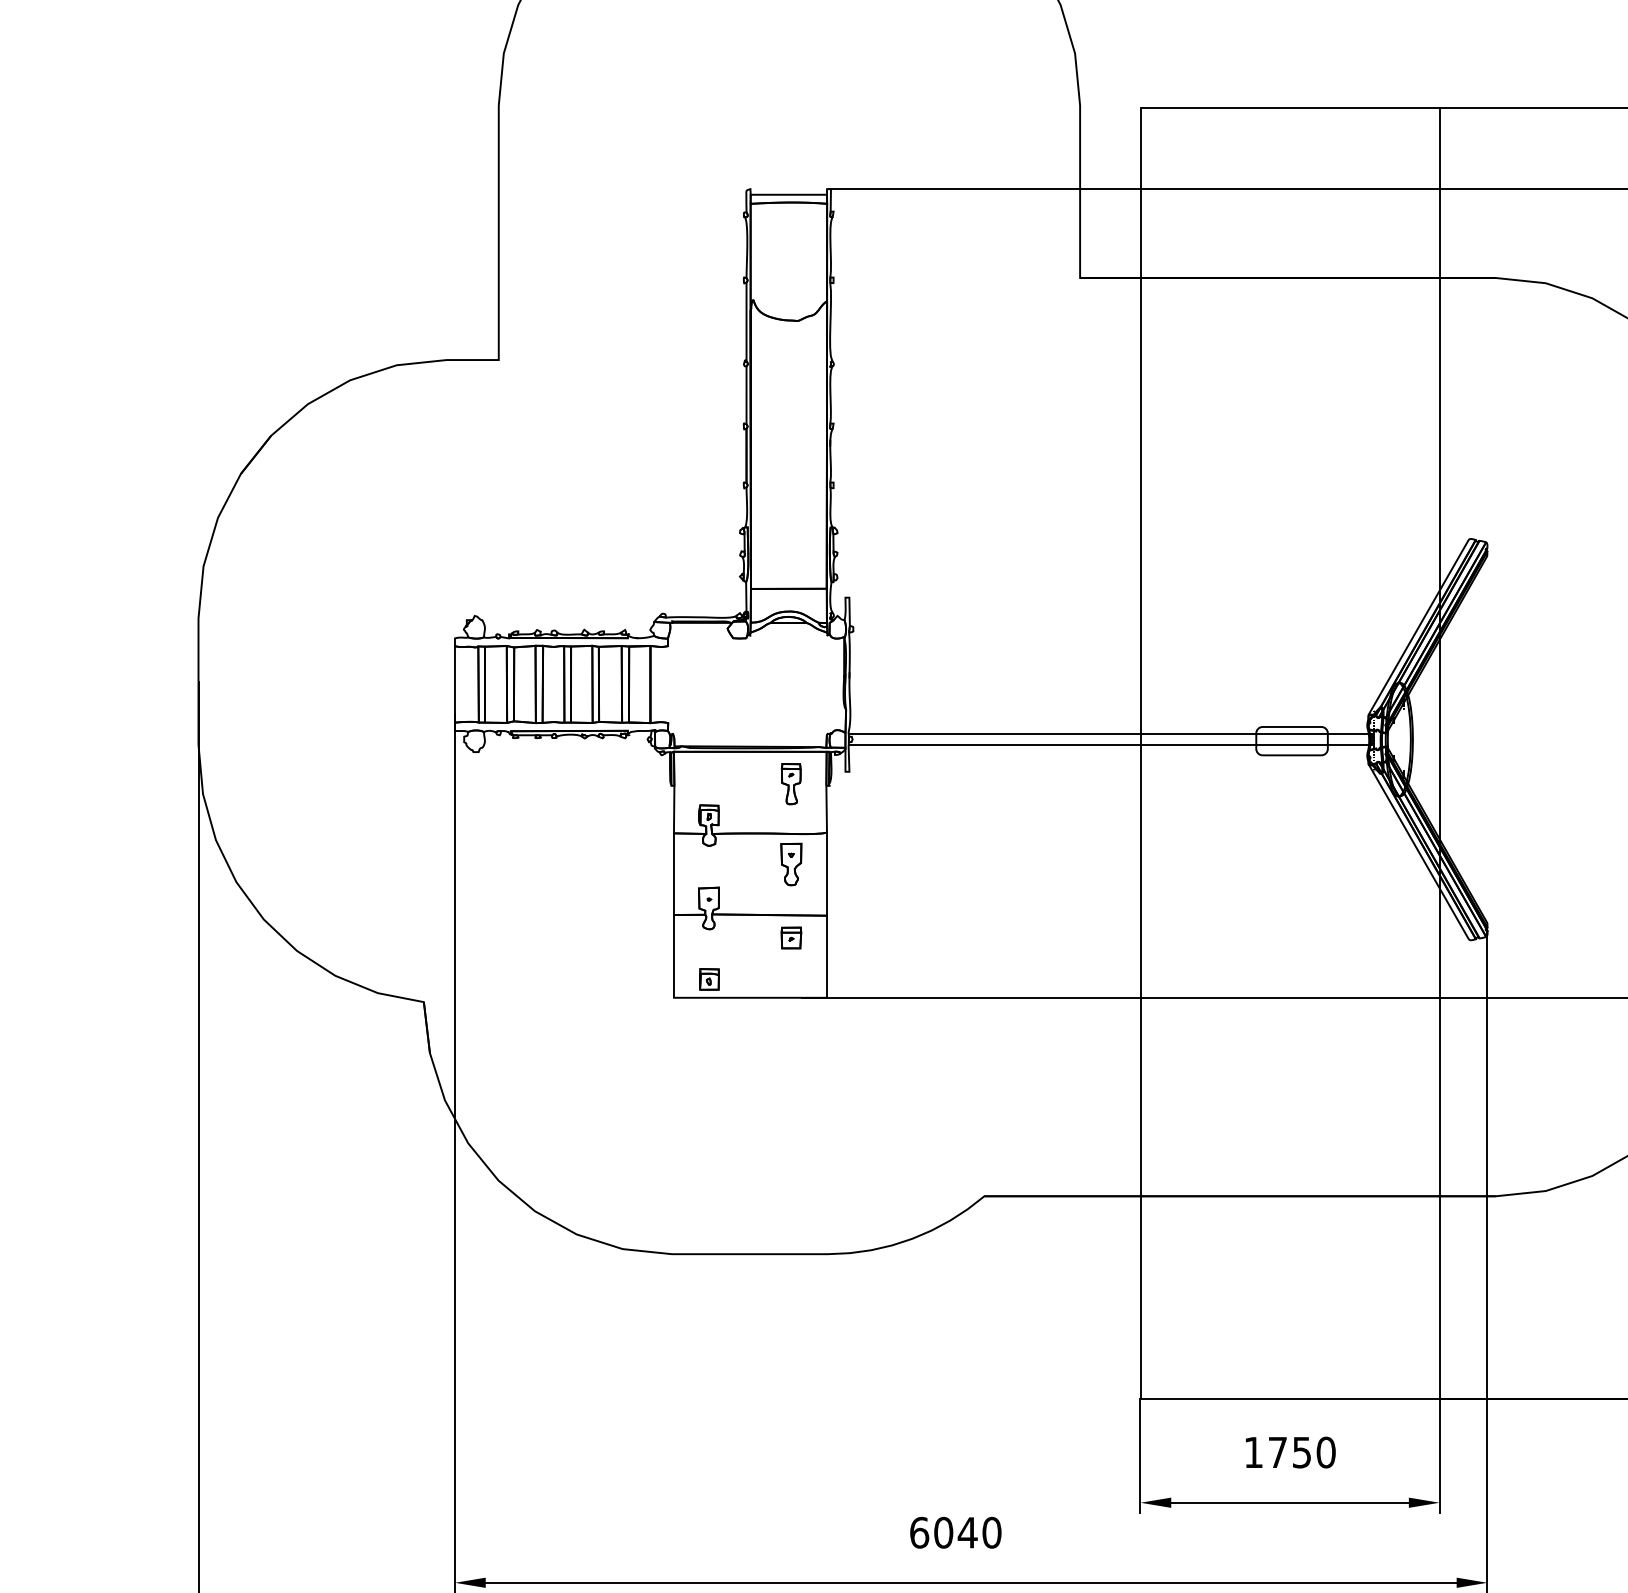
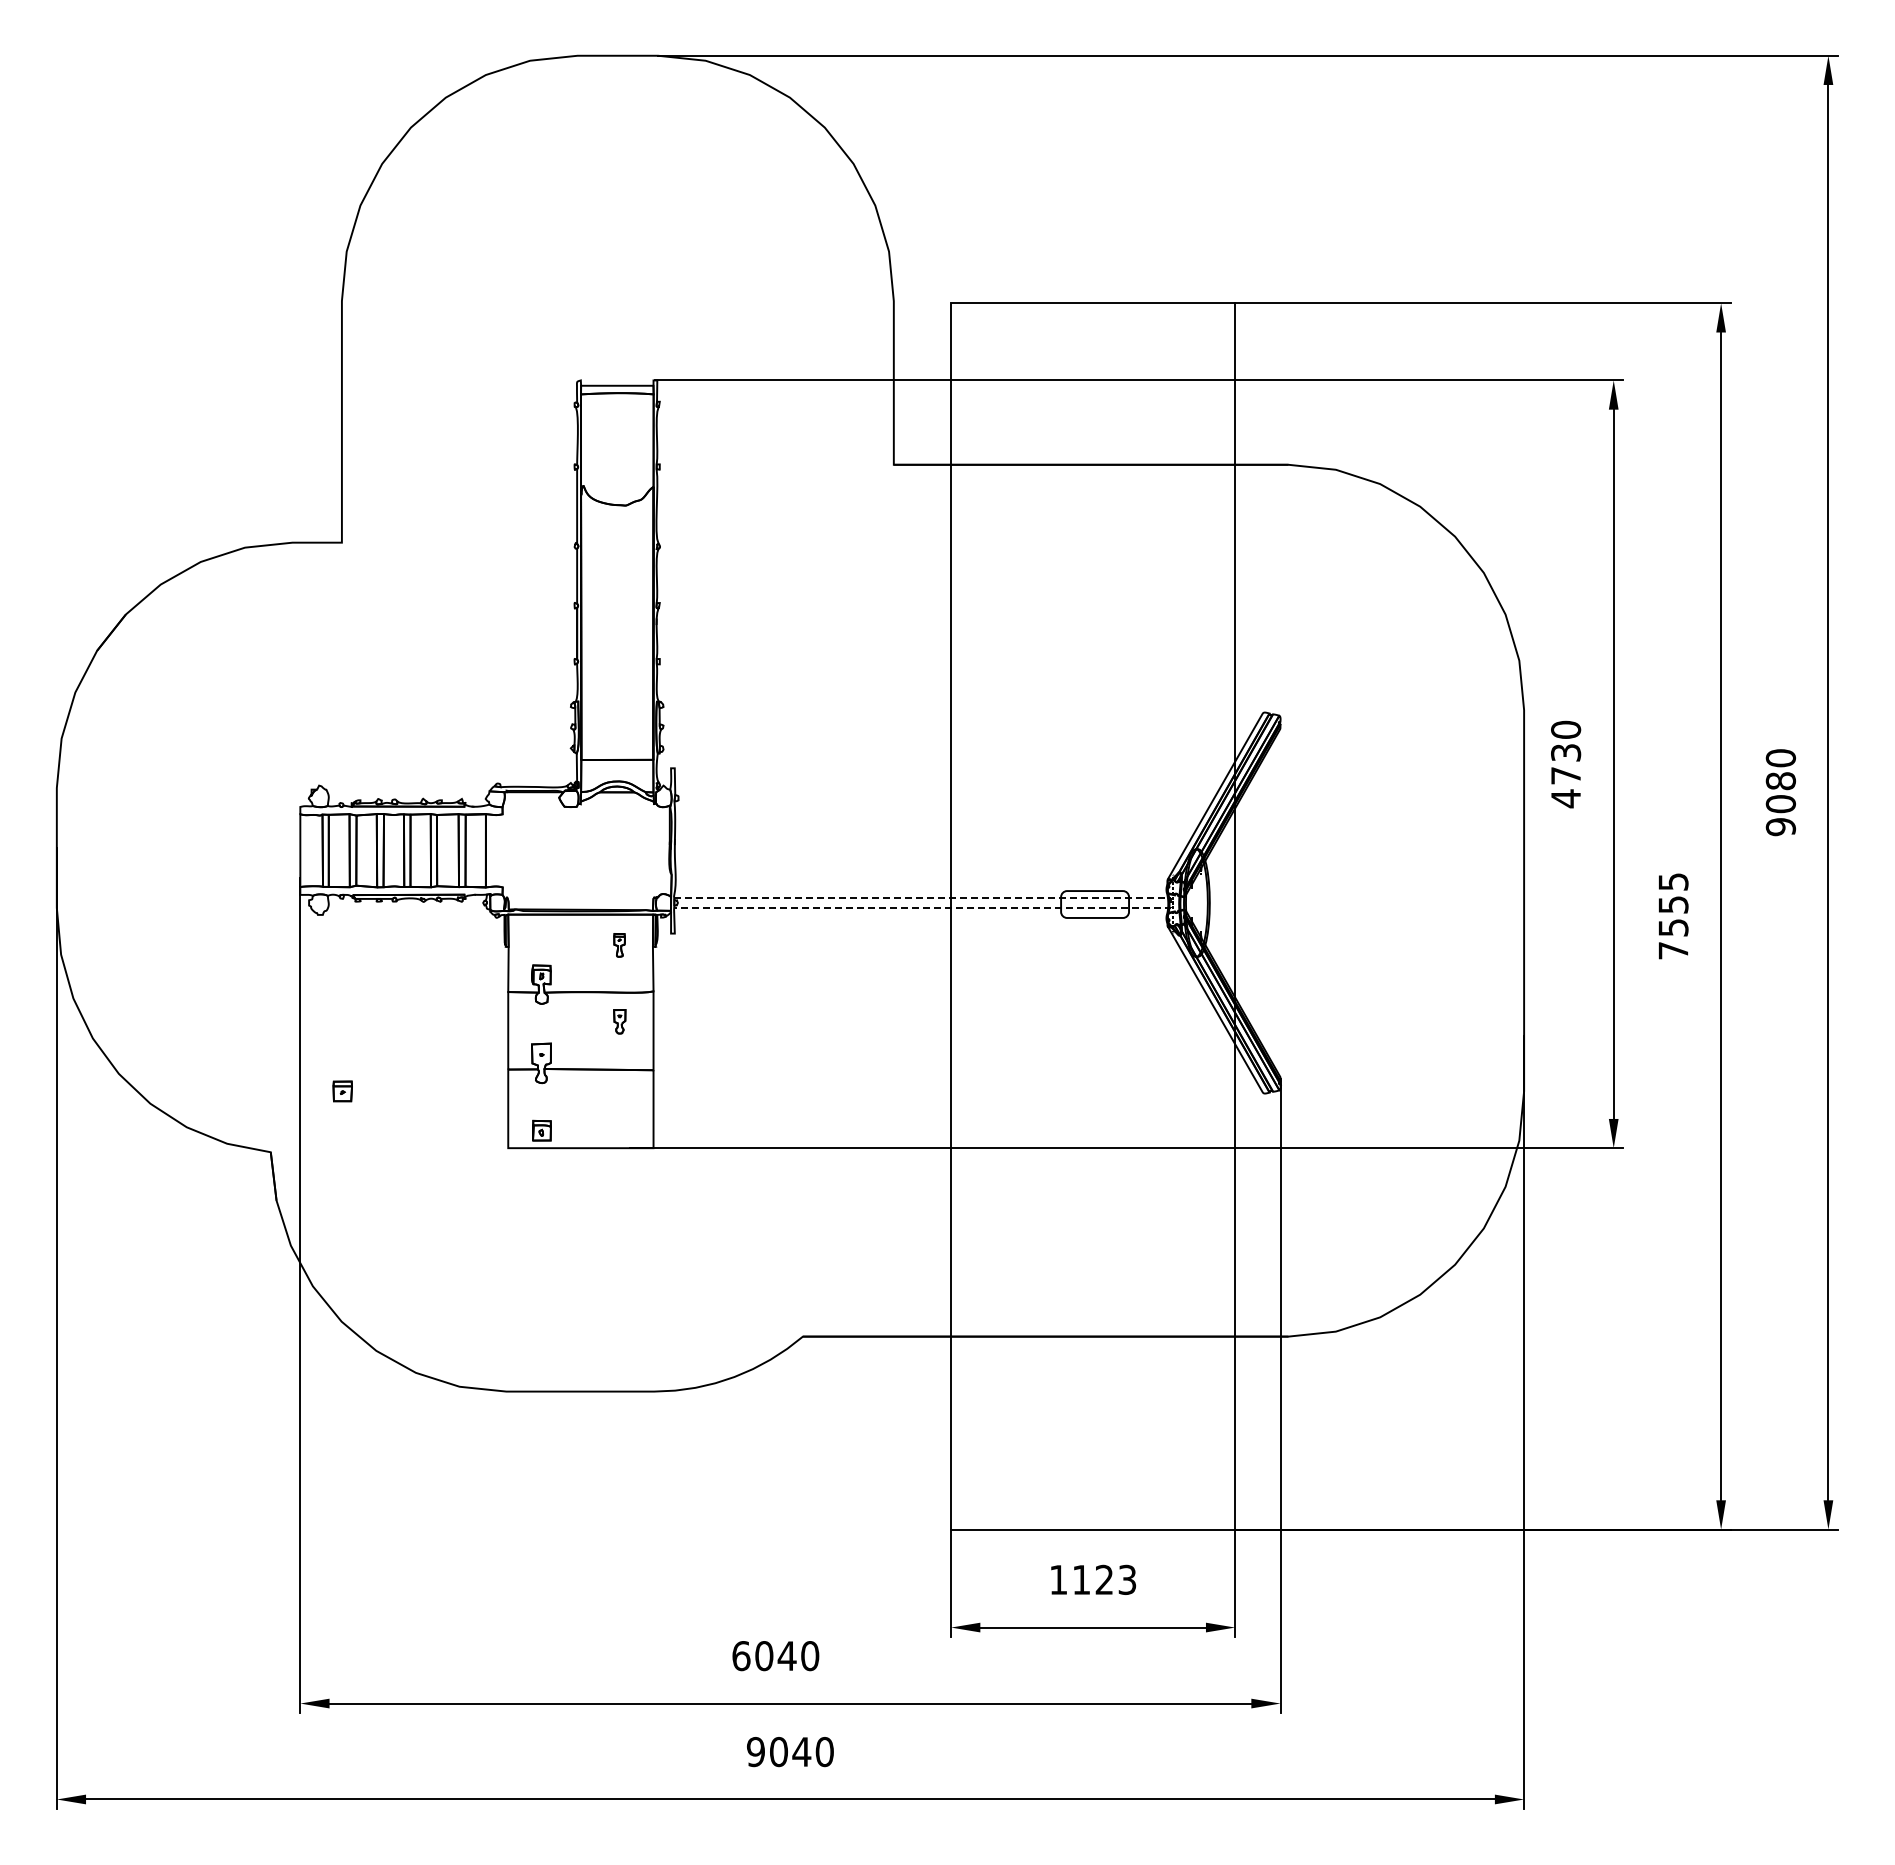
line: (1371, 740) -> (1170, 903), solid -> dashed
part: (791, 784) -> (619, 945), size x0.6
part: (791, 864) -> (619, 1021), size x0.6
part: (791, 938) -> (342, 1091), moved
text: (1302, 1452) -> (1104, 1579), 1750 -> 1123

